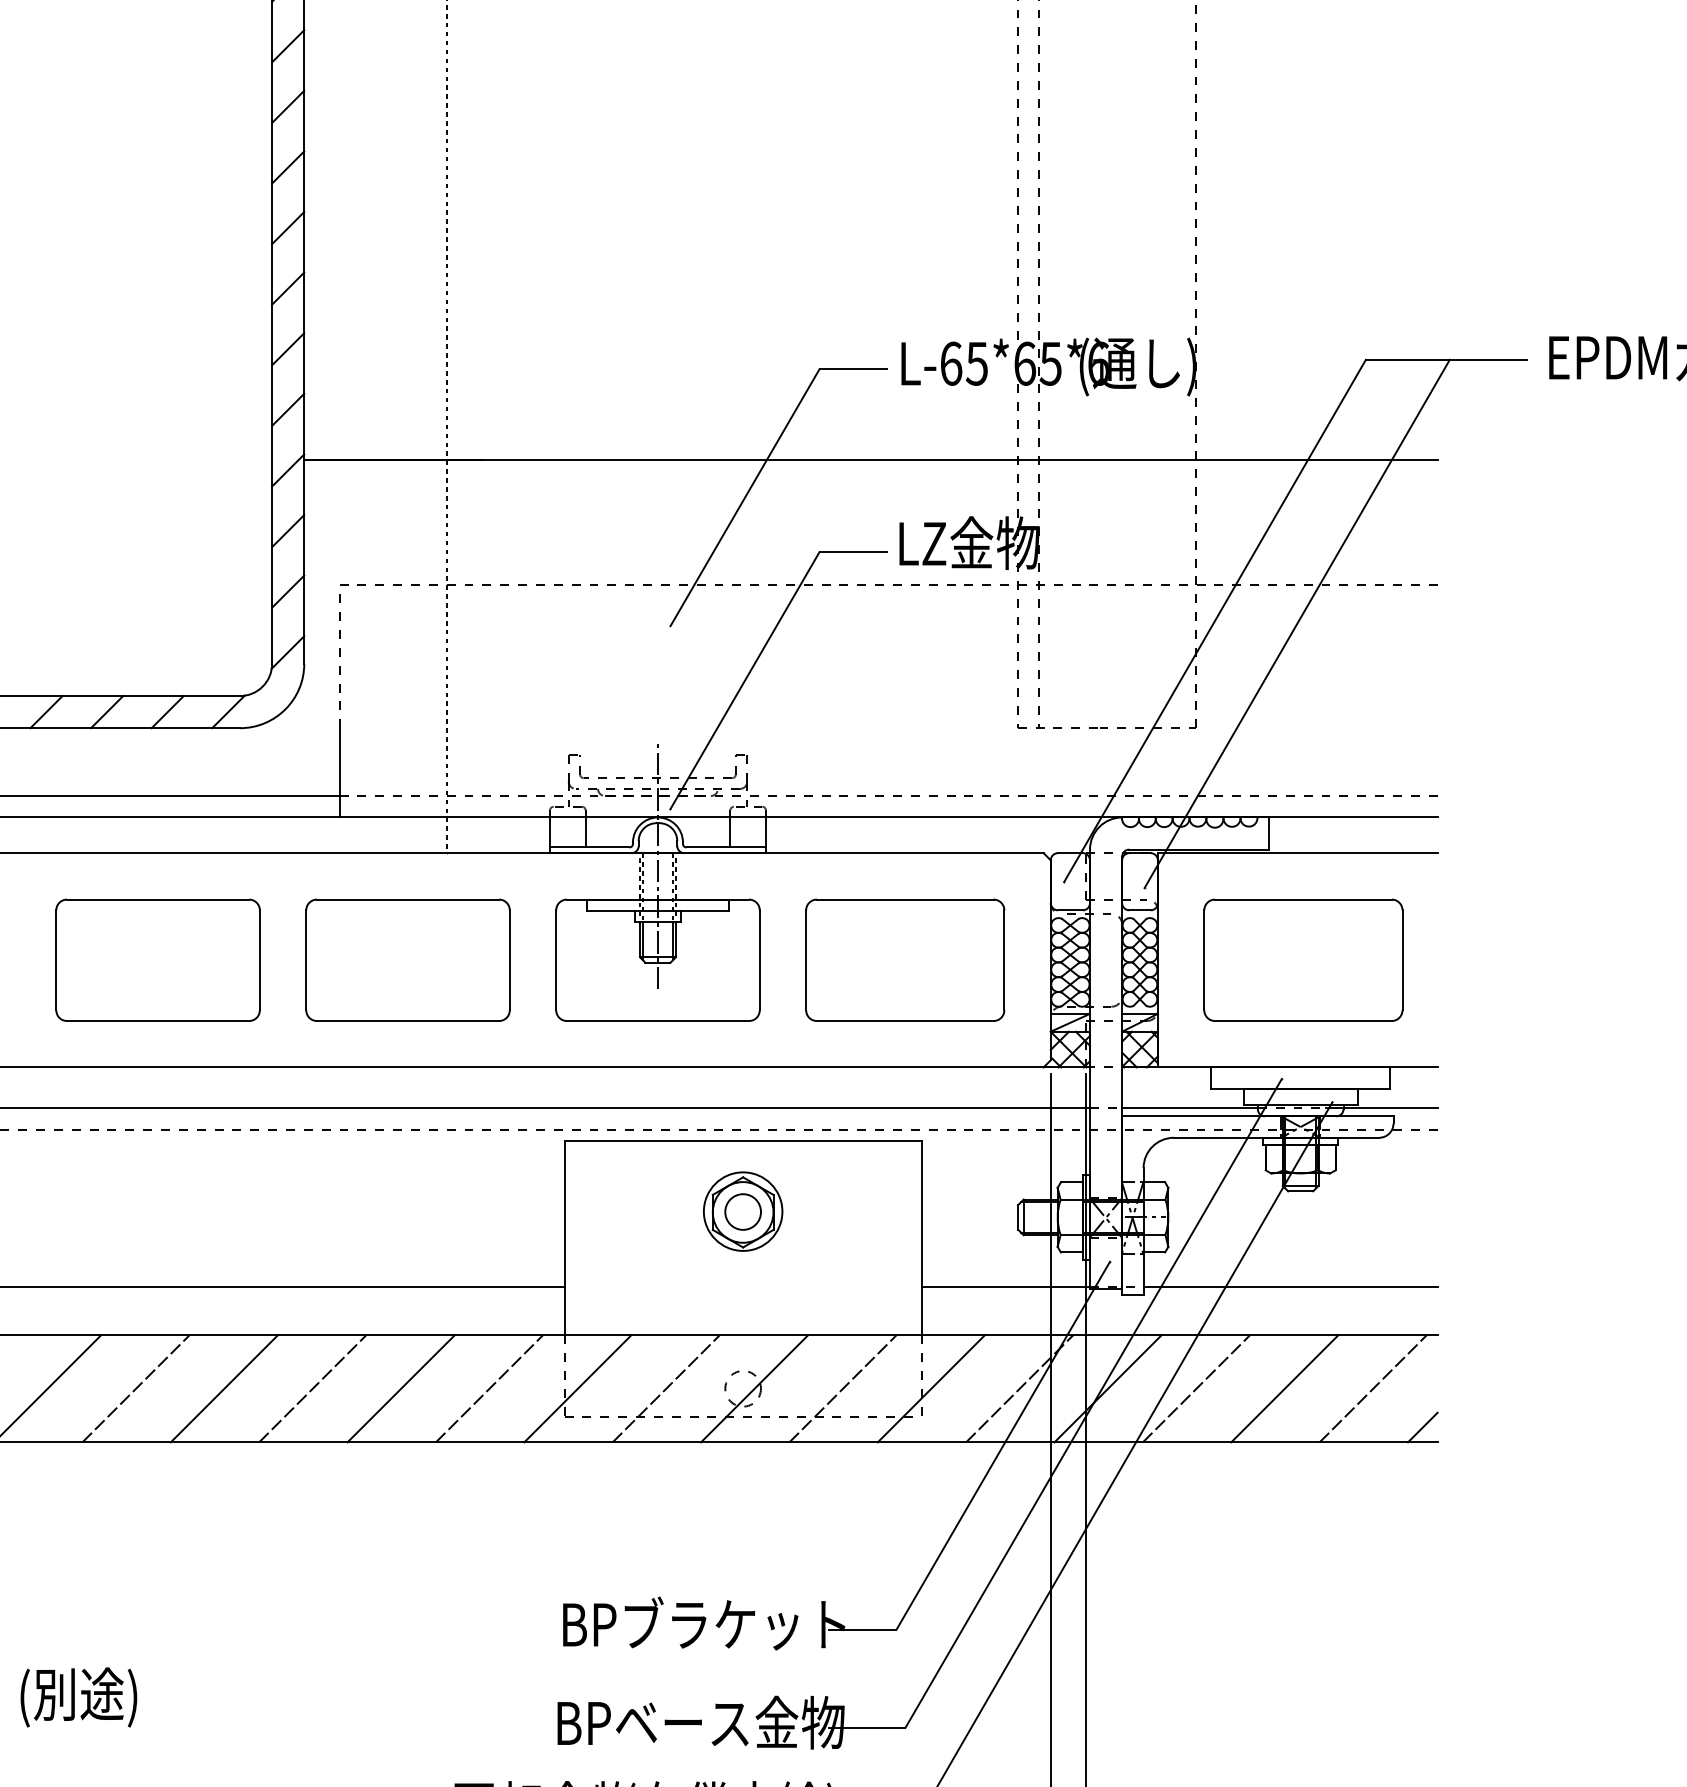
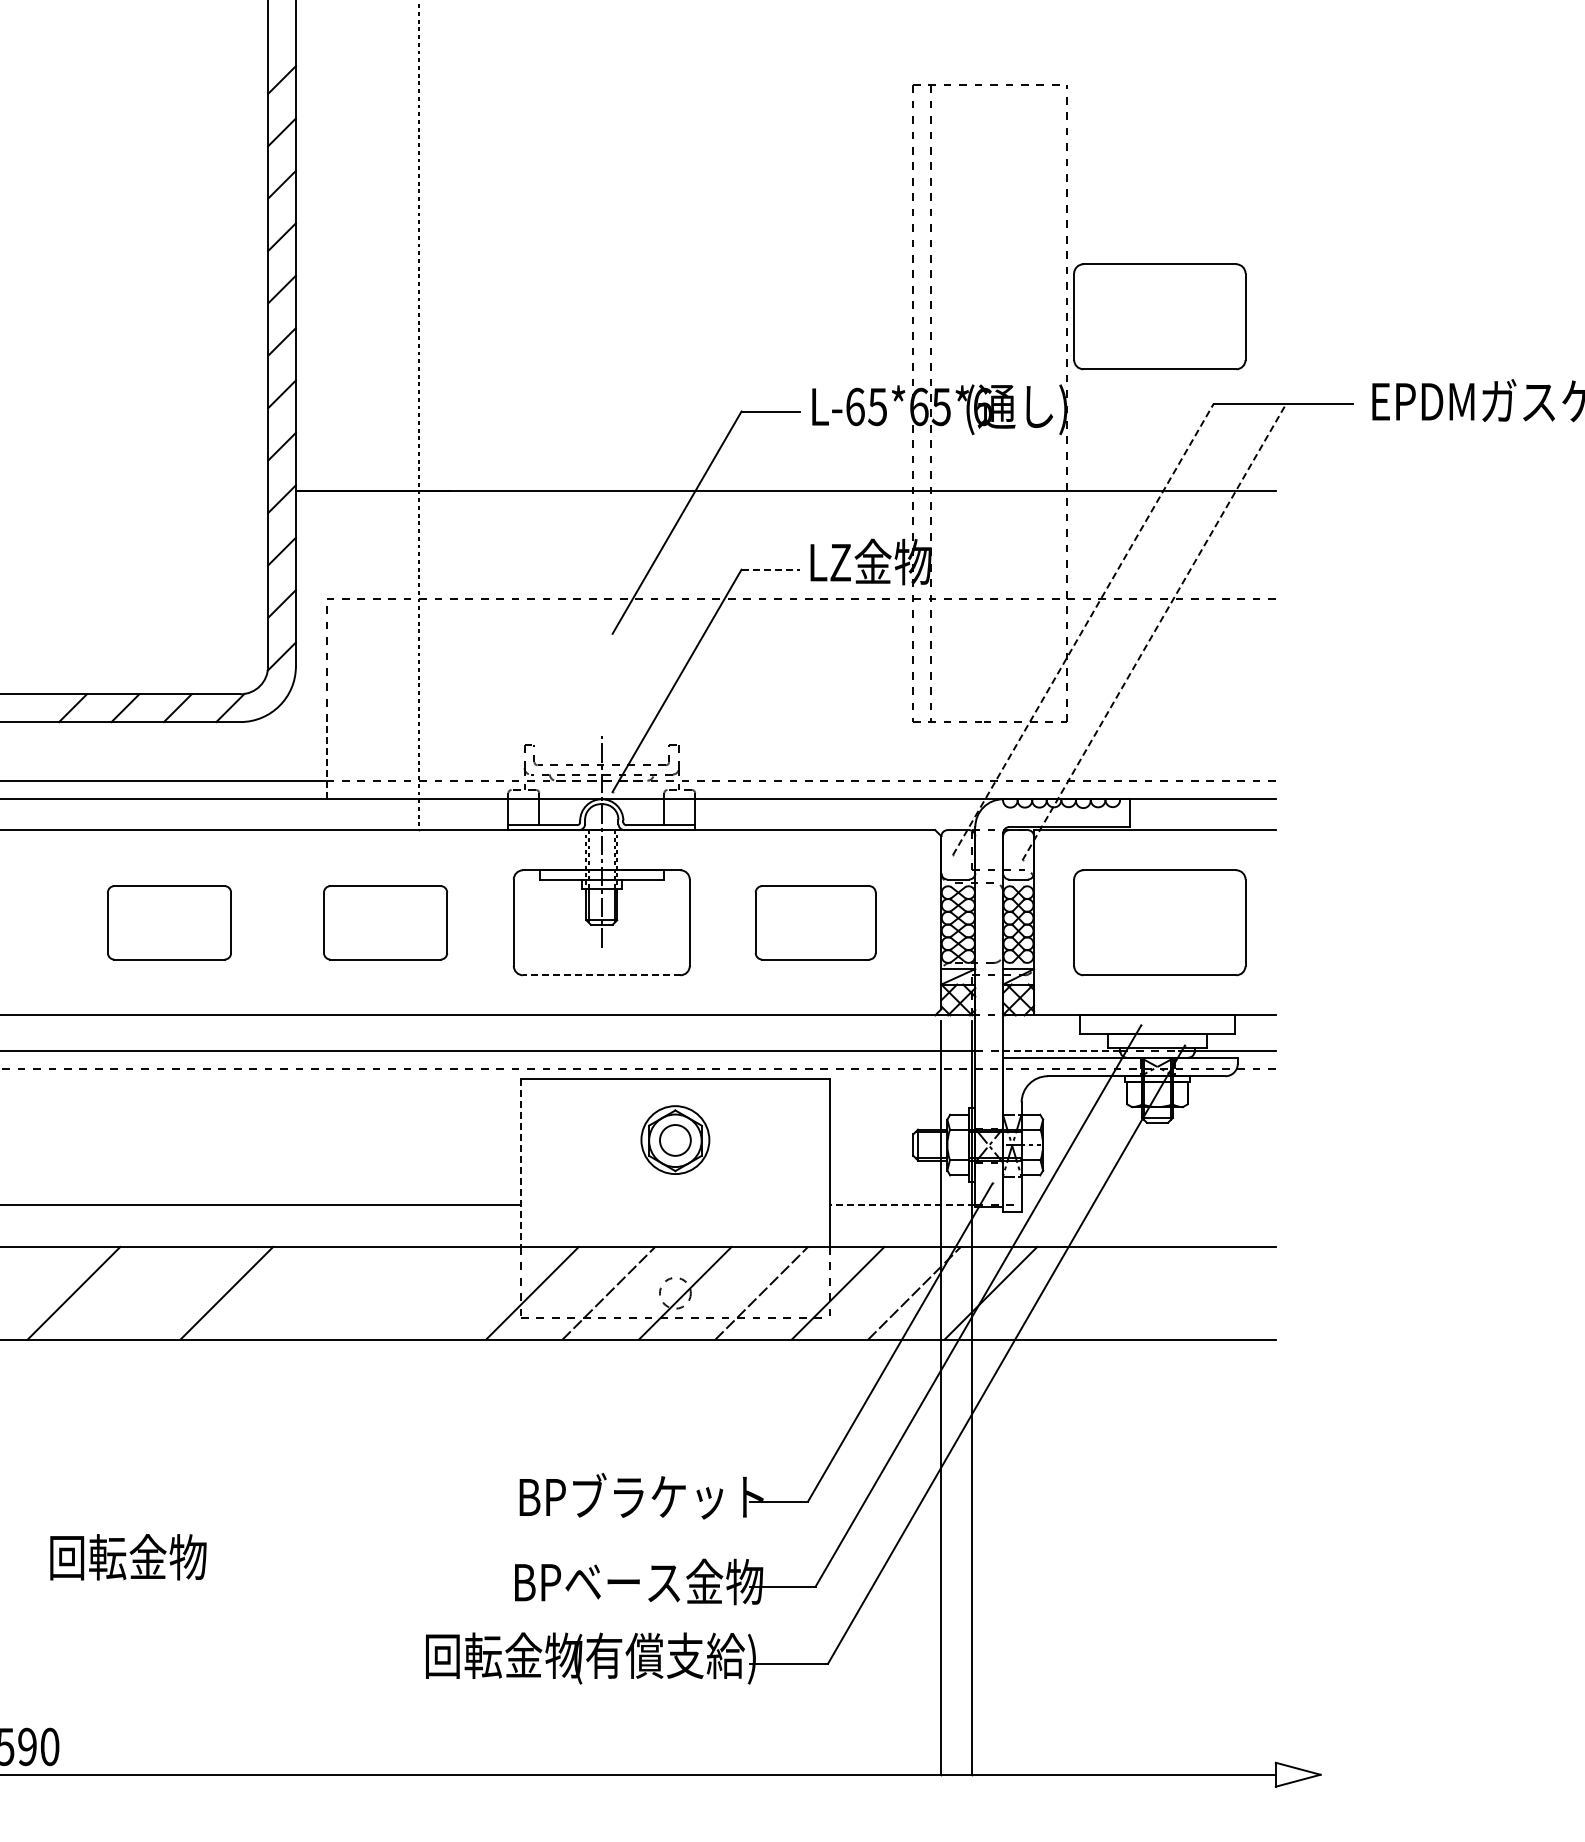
part: (1302, 259) -> (1159, 316), added
line: (854, 551) -> (771, 569), solid -> dashed
line: (1215, 621) -> (1083, 629), solid -> dashed
line: (1297, 623) -> (1154, 631), solid -> dashed
line: (339, 772) -> (326, 760), solid -> dashed
part: (158, 959) -> (169, 922), size x0.7
part: (407, 959) -> (385, 922), size x0.7
part: (905, 959) -> (815, 922), size x0.7
line: (657, 1021) -> (601, 975), solid -> dashed
line: (1189, 1108) -> (1061, 1050), solid -> dashed
line: (565, 1238) -> (521, 1163), solid -> dashed
line: (1005, 1287) -> (902, 1205), solid -> dashed
line: (1290, 1287) -> (1148, 1205), removed
line: (136, 1387) -> (150, 1292), removed
line: (311, 1387) -> (302, 1292), removed
line: (400, 1387) -> (379, 1292), removed
line: (488, 1387) -> (455, 1292), removed
line: (1196, 1387) -> (1067, 1292), removed
line: (1284, 1387) -> (1143, 1292), removed
line: (1372, 1387) -> (1219, 1292), removed
line: (1422, 1427) -> (1262, 1326), removed
text: (110, 1697) -> (128, 1560), (別途) -> 回転金物

